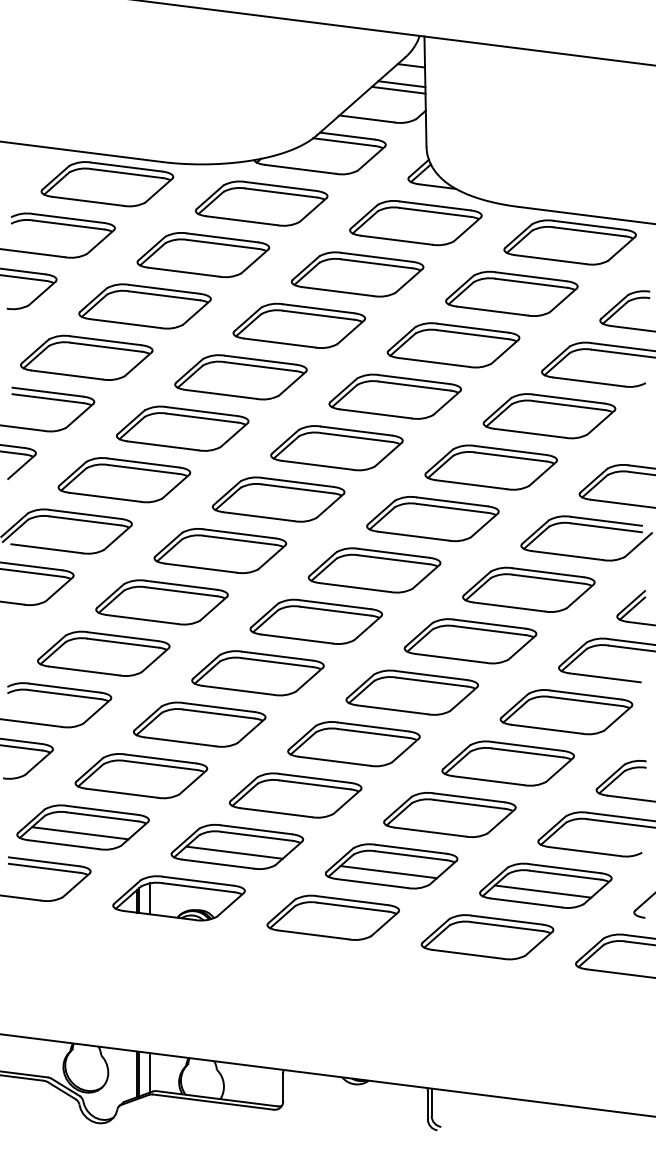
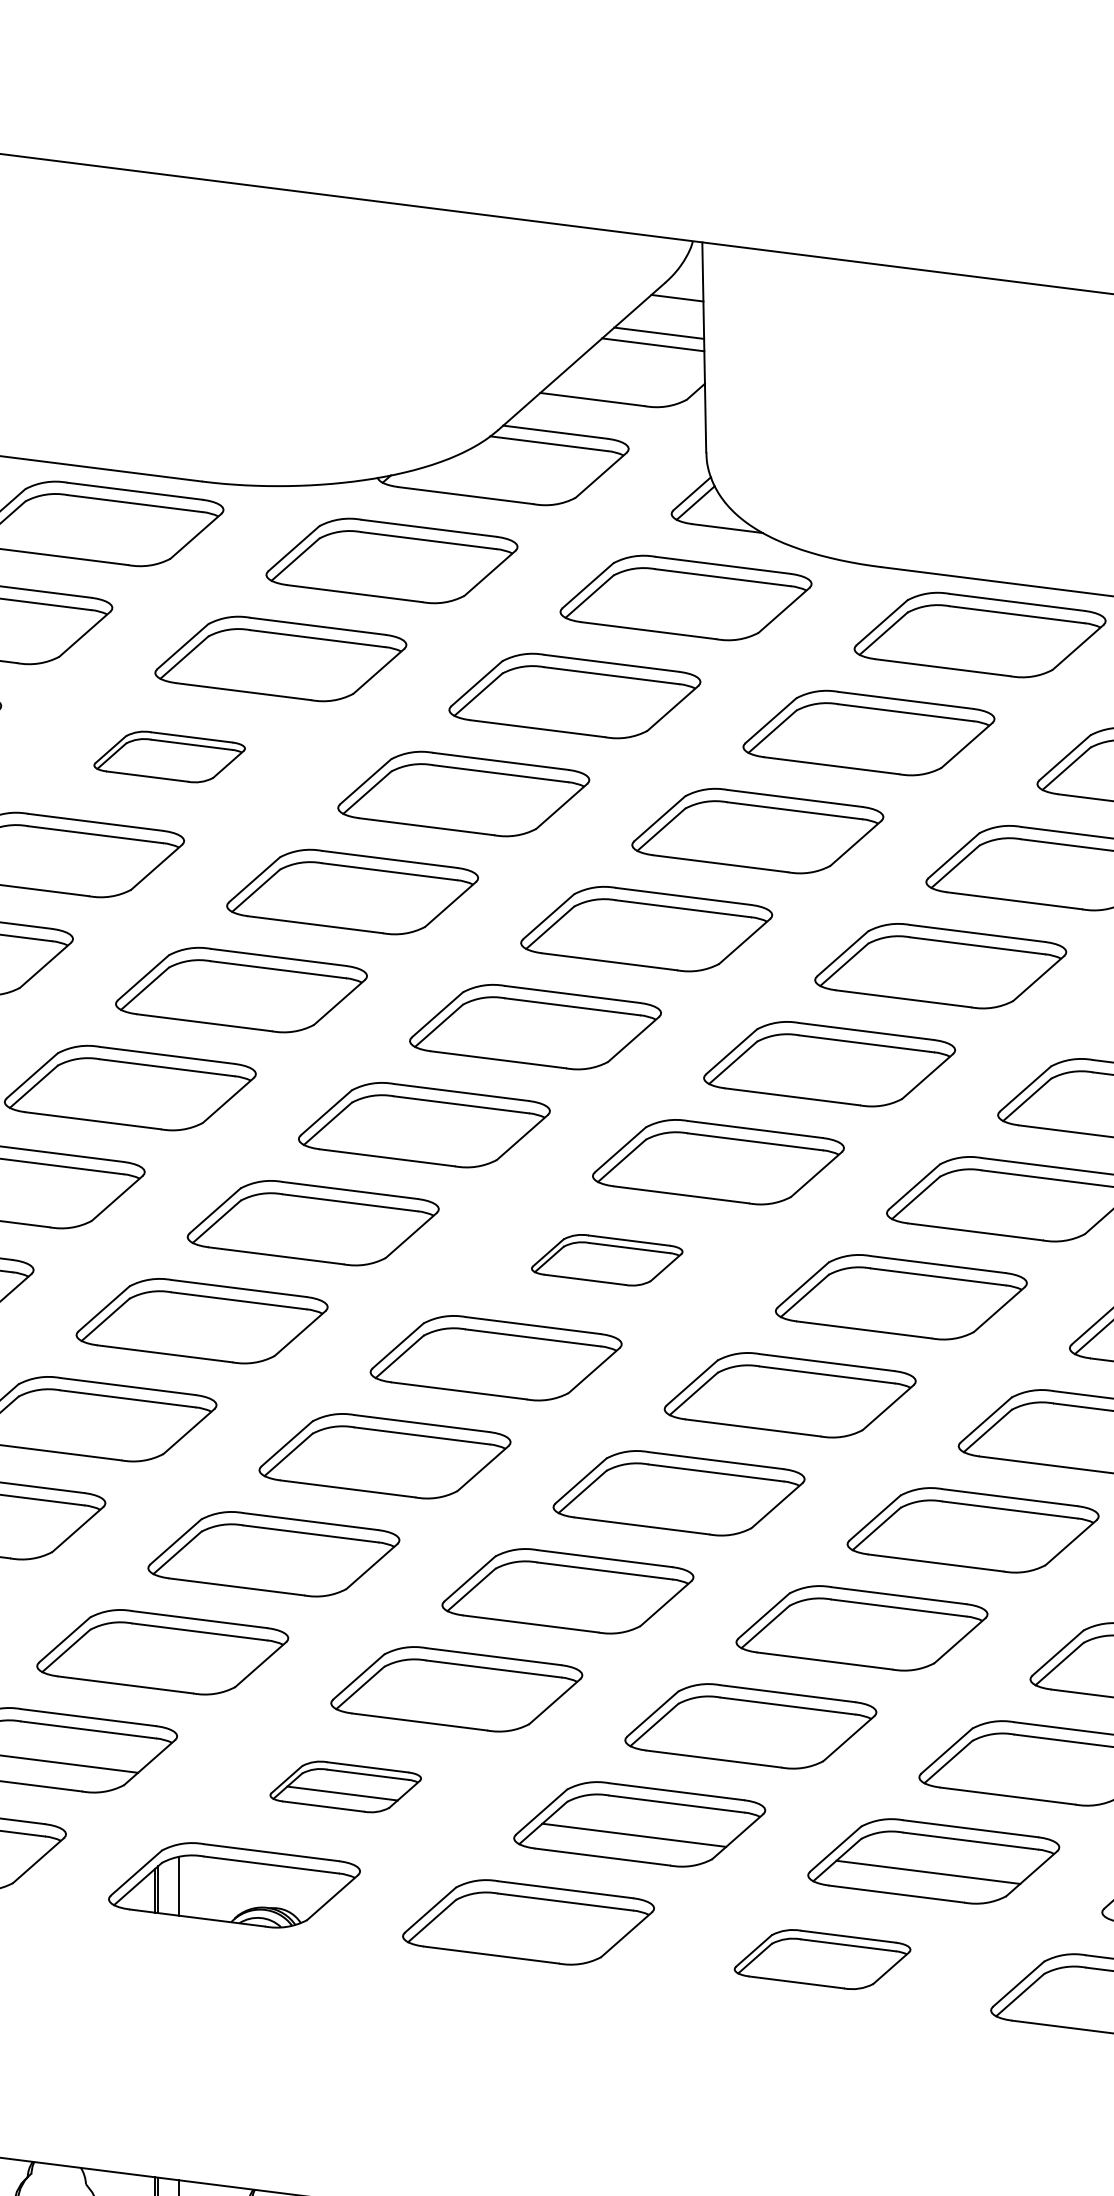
part: (144, 306) -> (168, 757), size x0.6
part: (374, 570) -> (607, 1260), size x0.6
part: (237, 846) -> (345, 1786), size x0.6
part: (487, 937) -> (822, 1959), size x0.7

